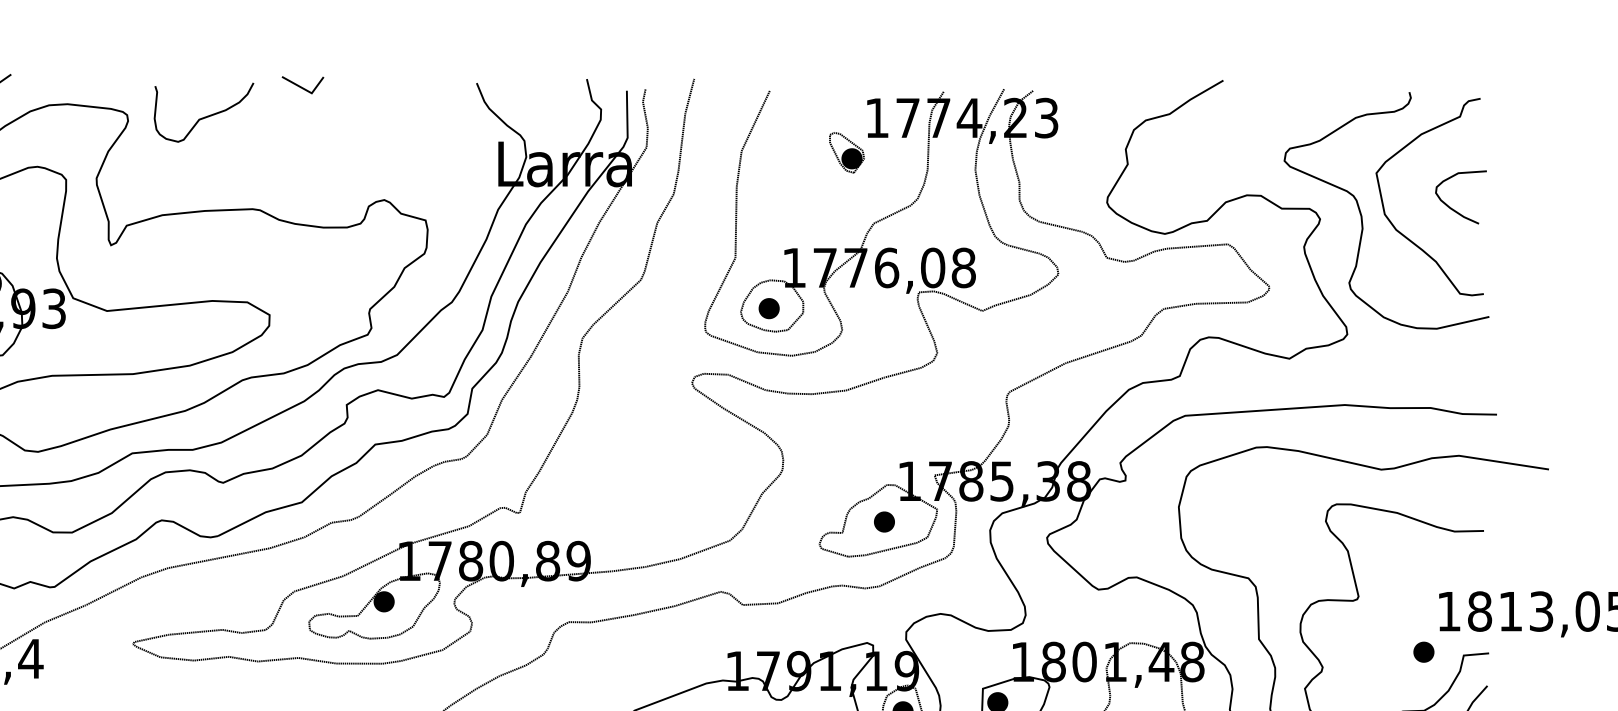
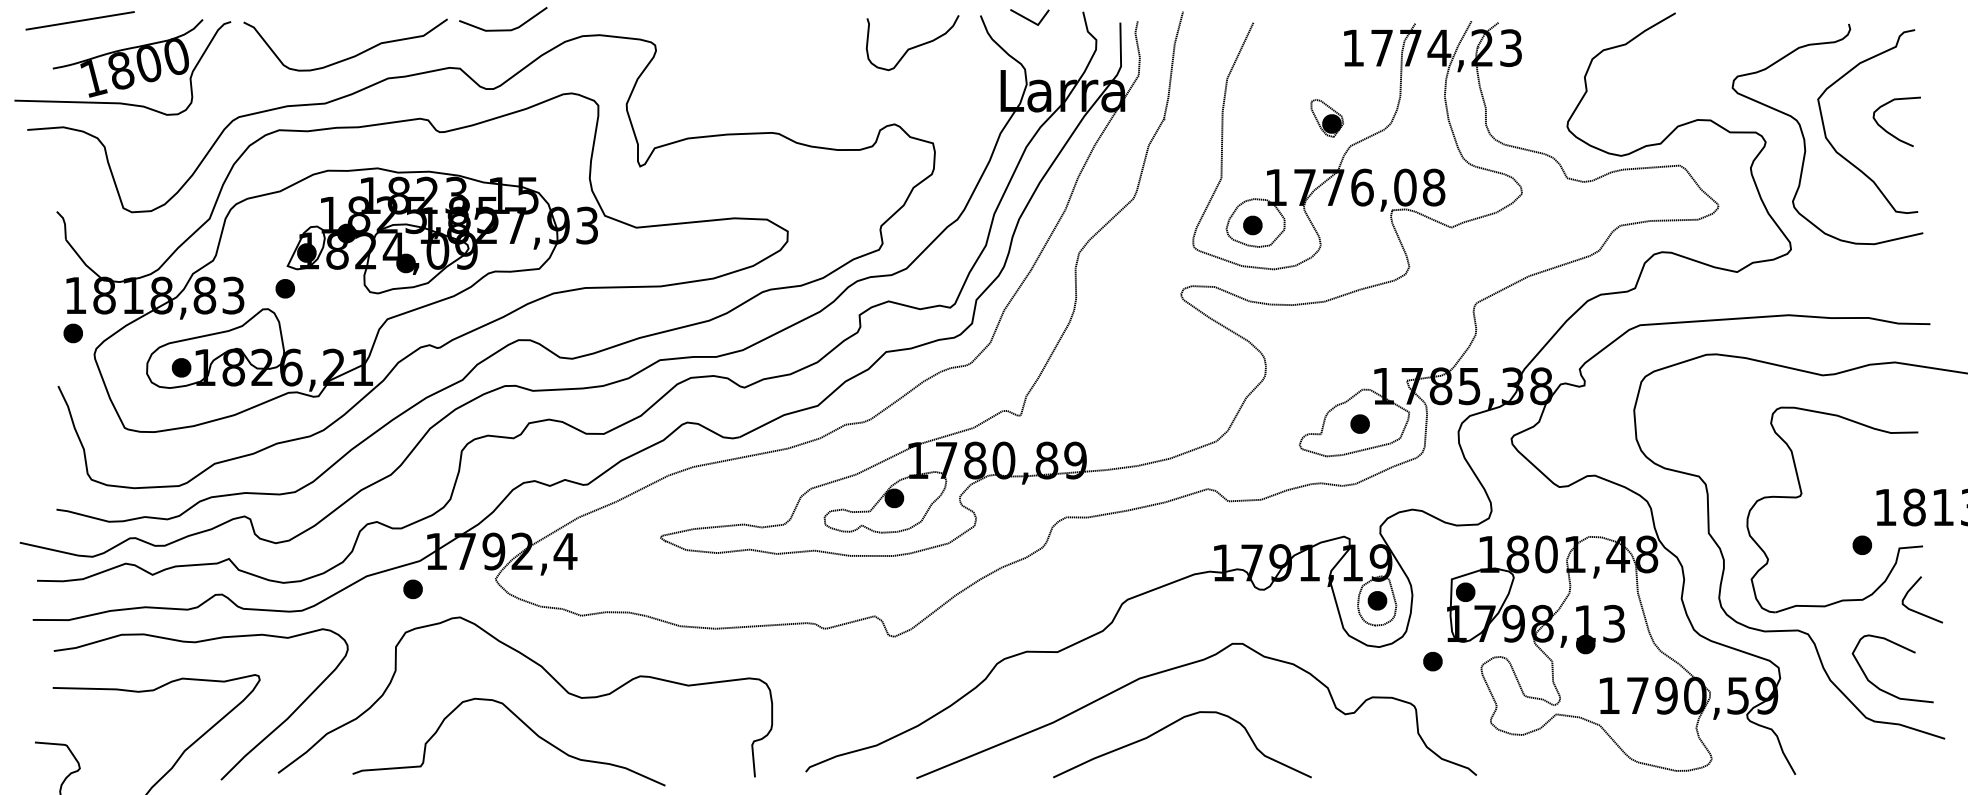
line: (301, 86) -> (1028, 18), moved
curve: (204, 116) -> (913, 46), moved
part: (847, 152) -> (1327, 118), moved

